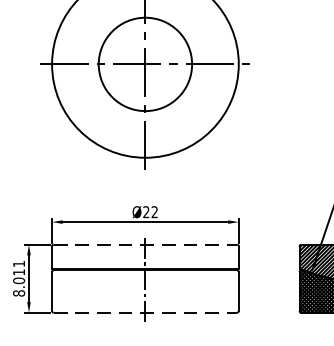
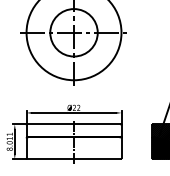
line: (146, 244) -> (74, 124), dashed -> solid
line: (146, 313) -> (74, 159), dashed -> solid

